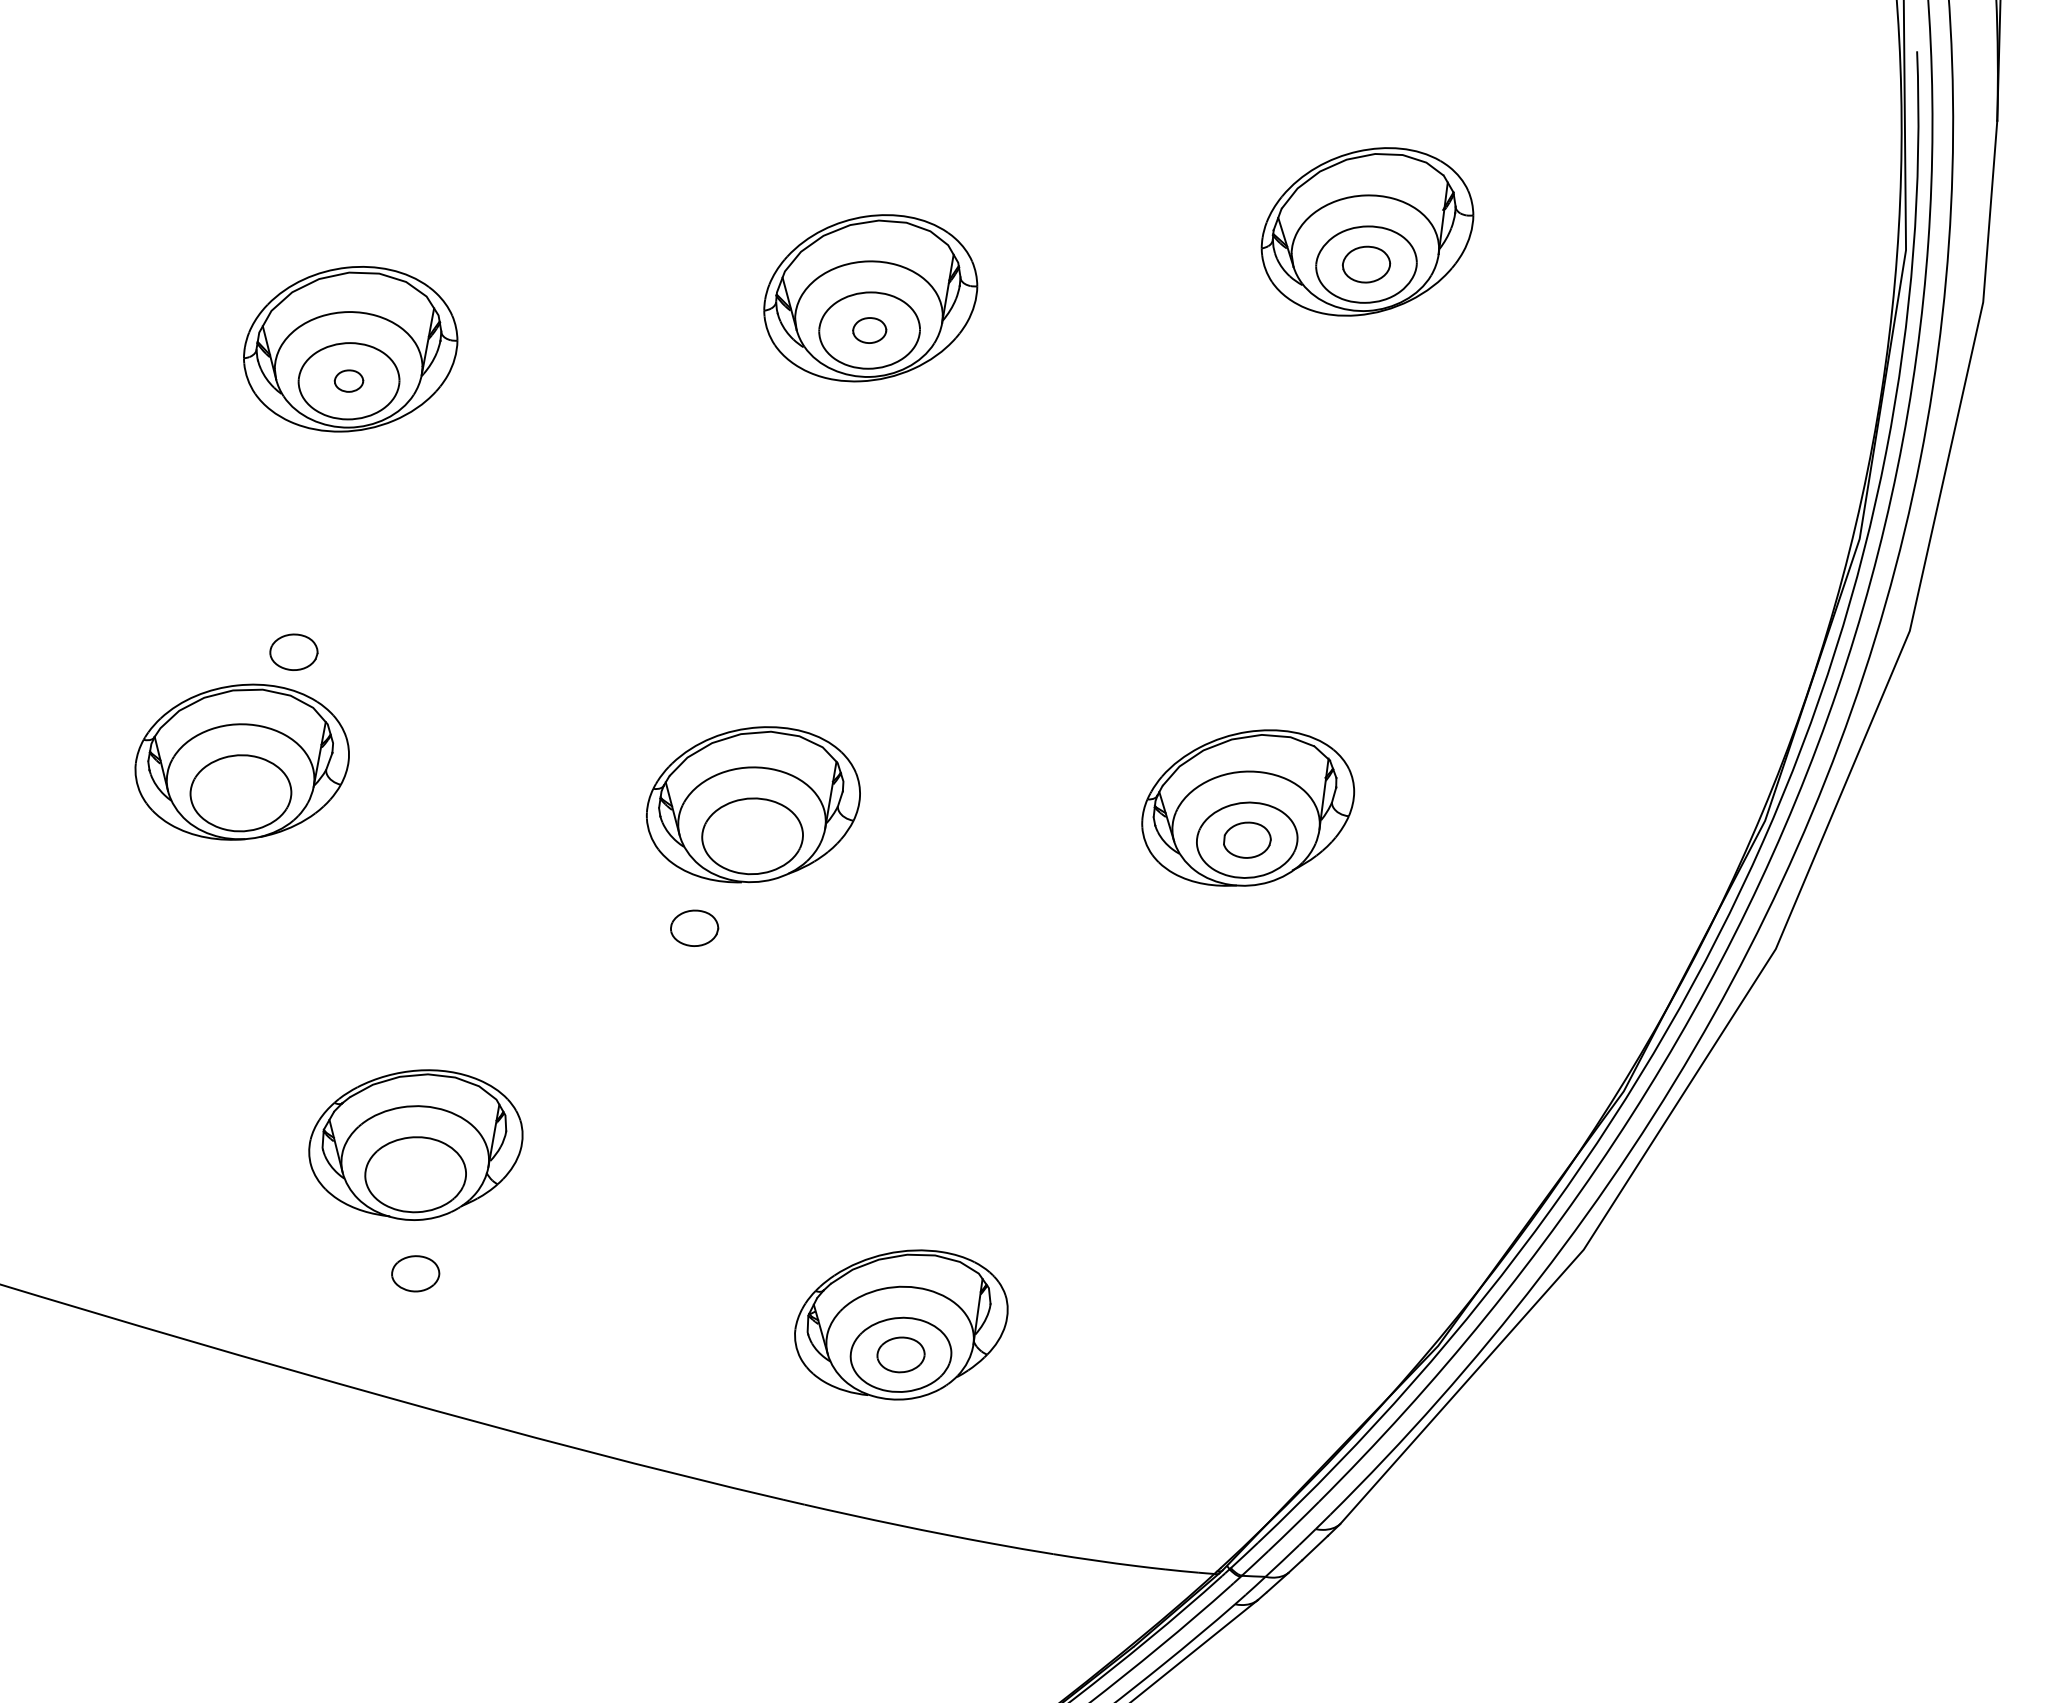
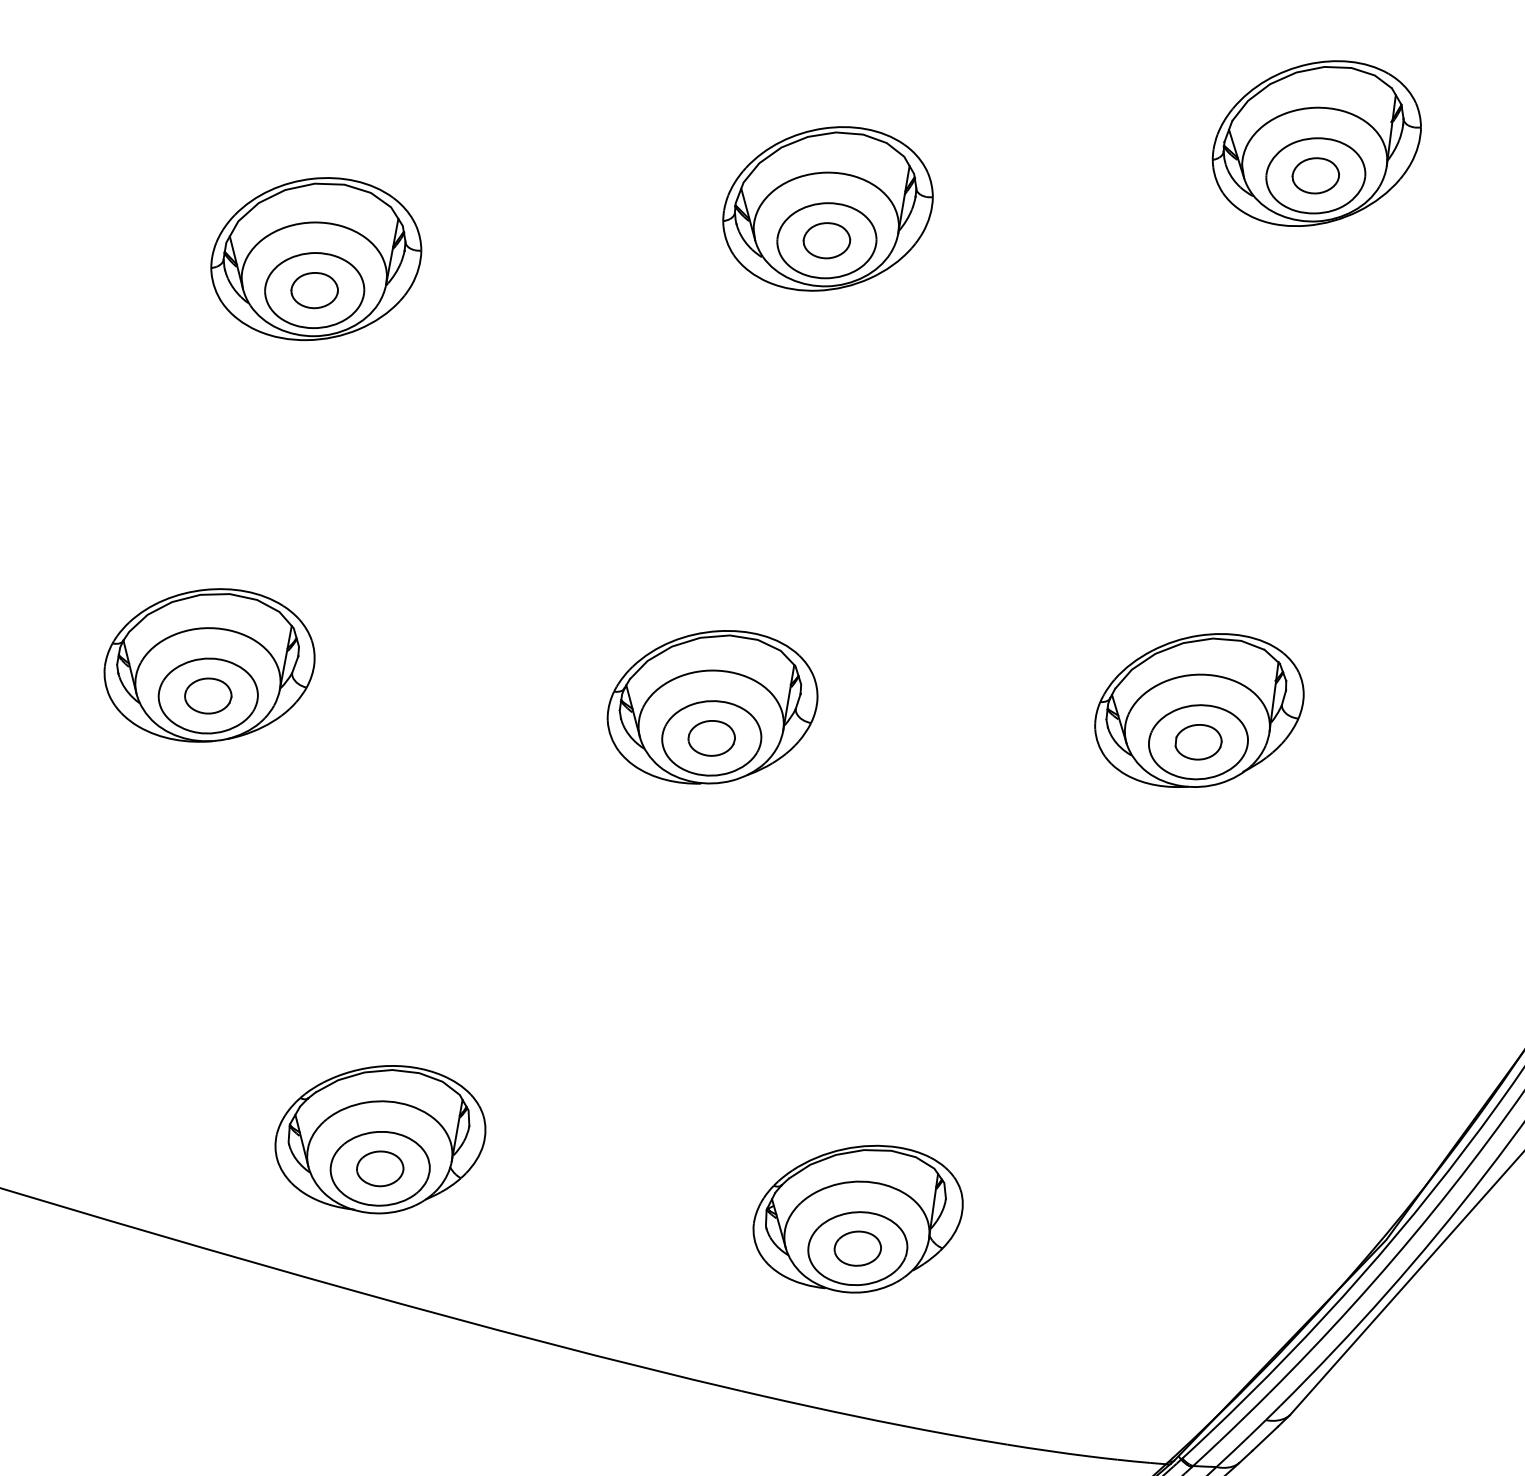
part: (869, 330) -> (826, 240), size x1.43
part: (348, 380) -> (314, 289), size x1.67
part: (293, 651) -> (207, 695), moved
part: (694, 927) -> (711, 737), moved
part: (415, 1144) -> (380, 1139), moved

